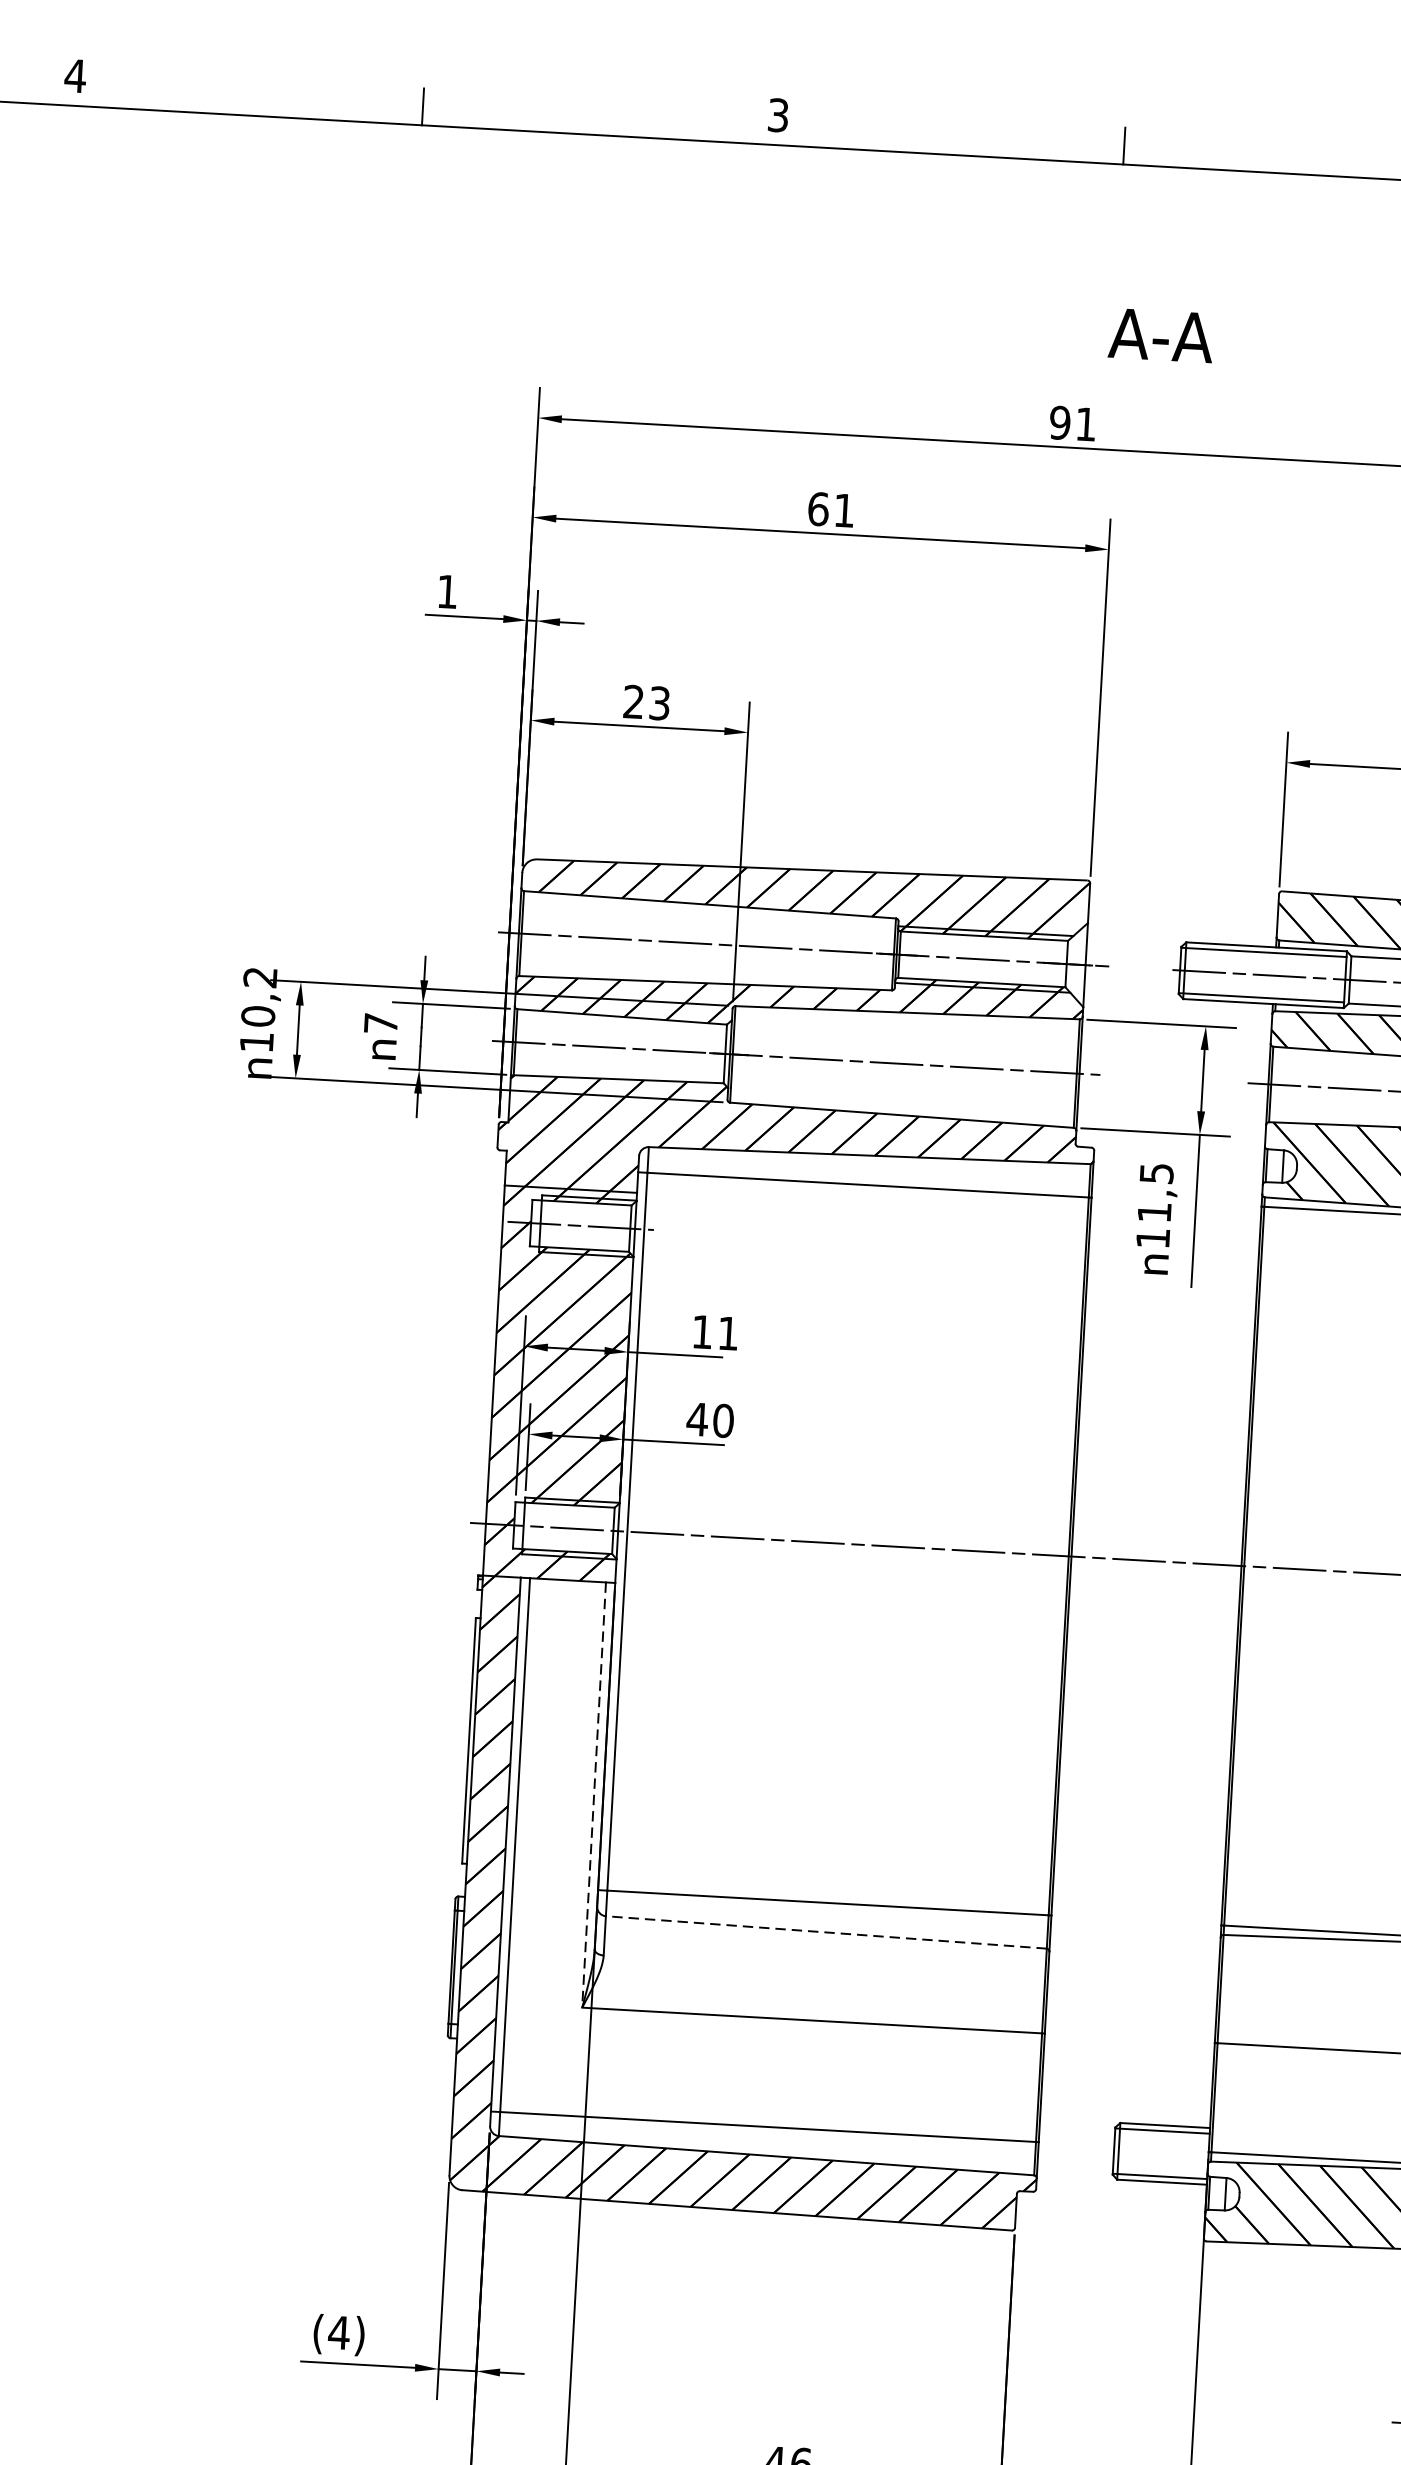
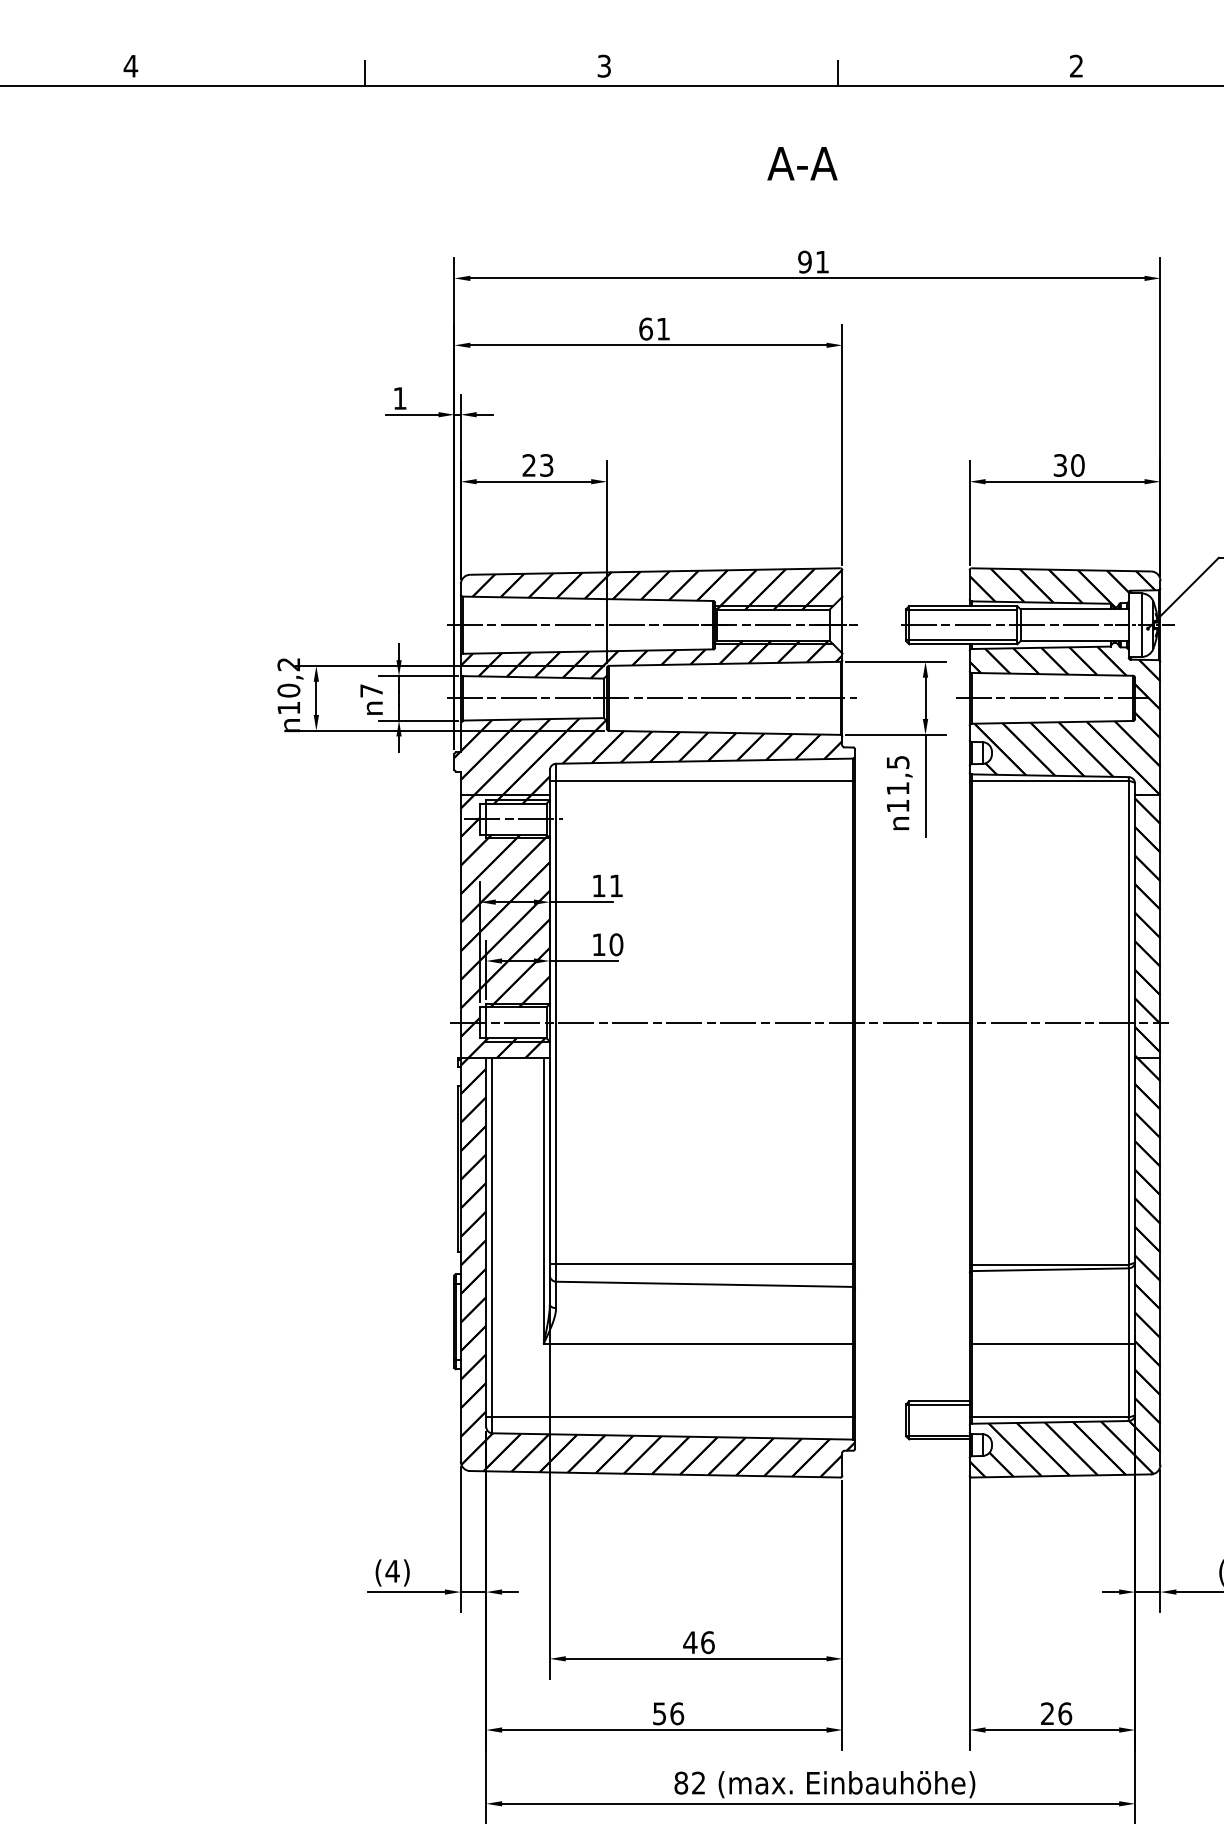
text: (1161, 335) -> (802, 163), moved
text: (696, 1419) -> (598, 944), 40 -> 10
line: (593, 1796) -> (543, 1201), dashed -> solid
line: (826, 1932) -> (704, 1284), dashed -> solid

